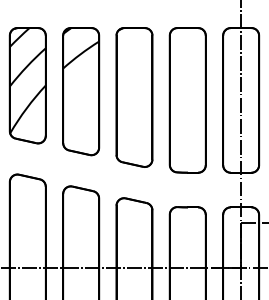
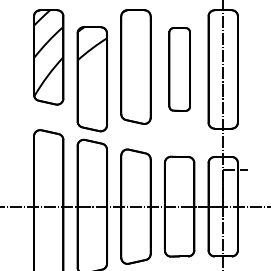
part: (80, 91) -> (91, 79), moved
part: (187, 100) -> (179, 69), size x0.7

